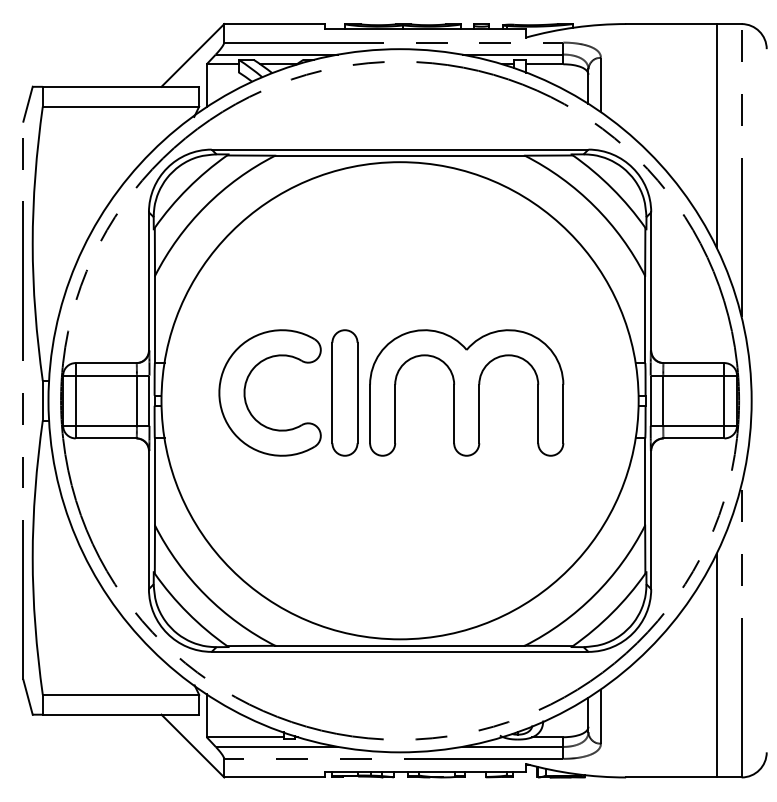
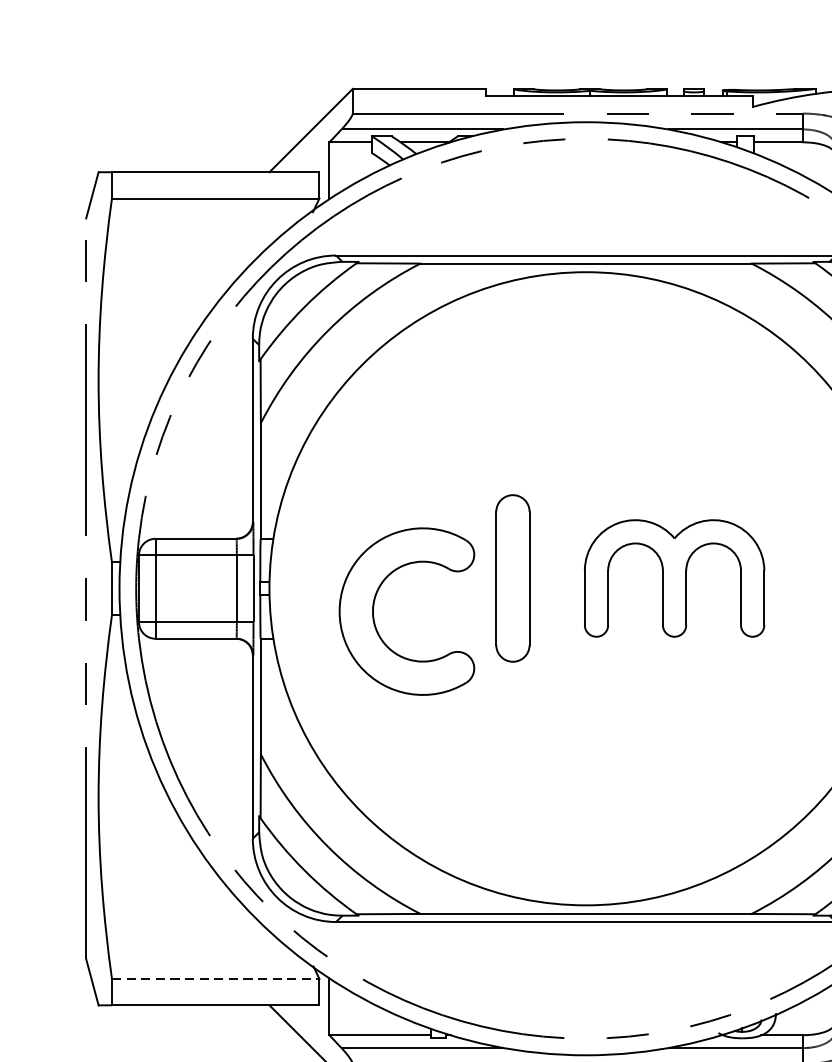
part: (245, 392) -> (374, 610), moved
part: (466, 392) -> (674, 577), size x0.7
line: (121, 694) -> (216, 978), solid -> dashed

